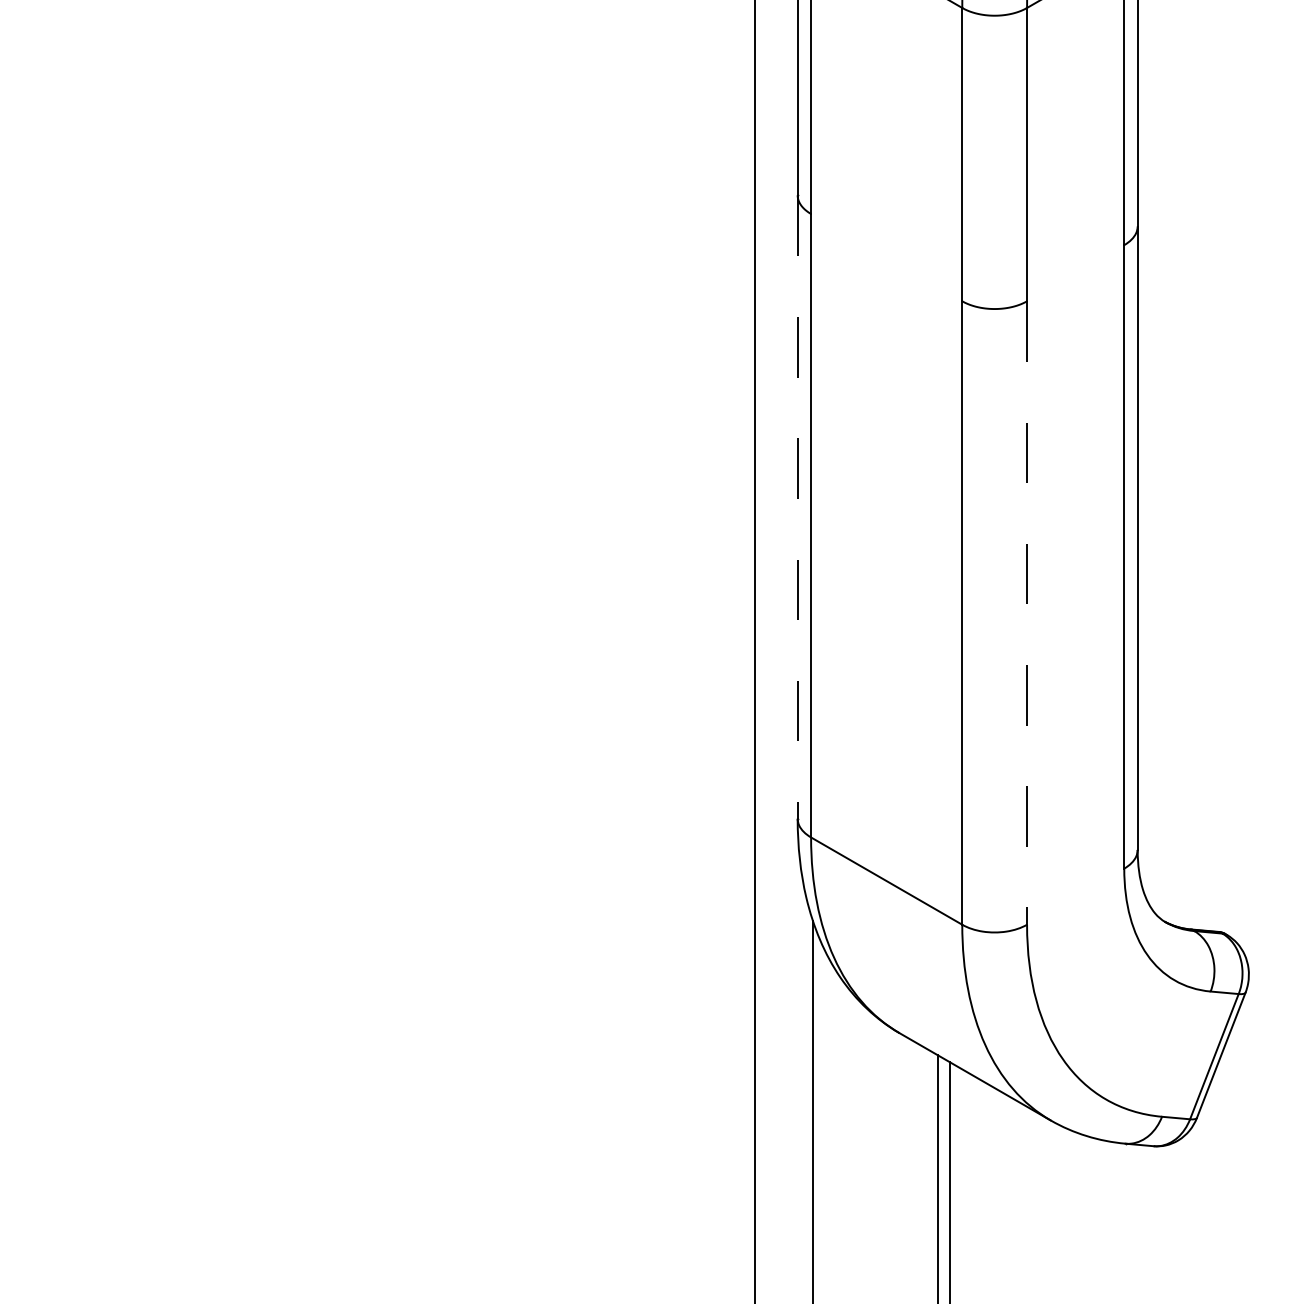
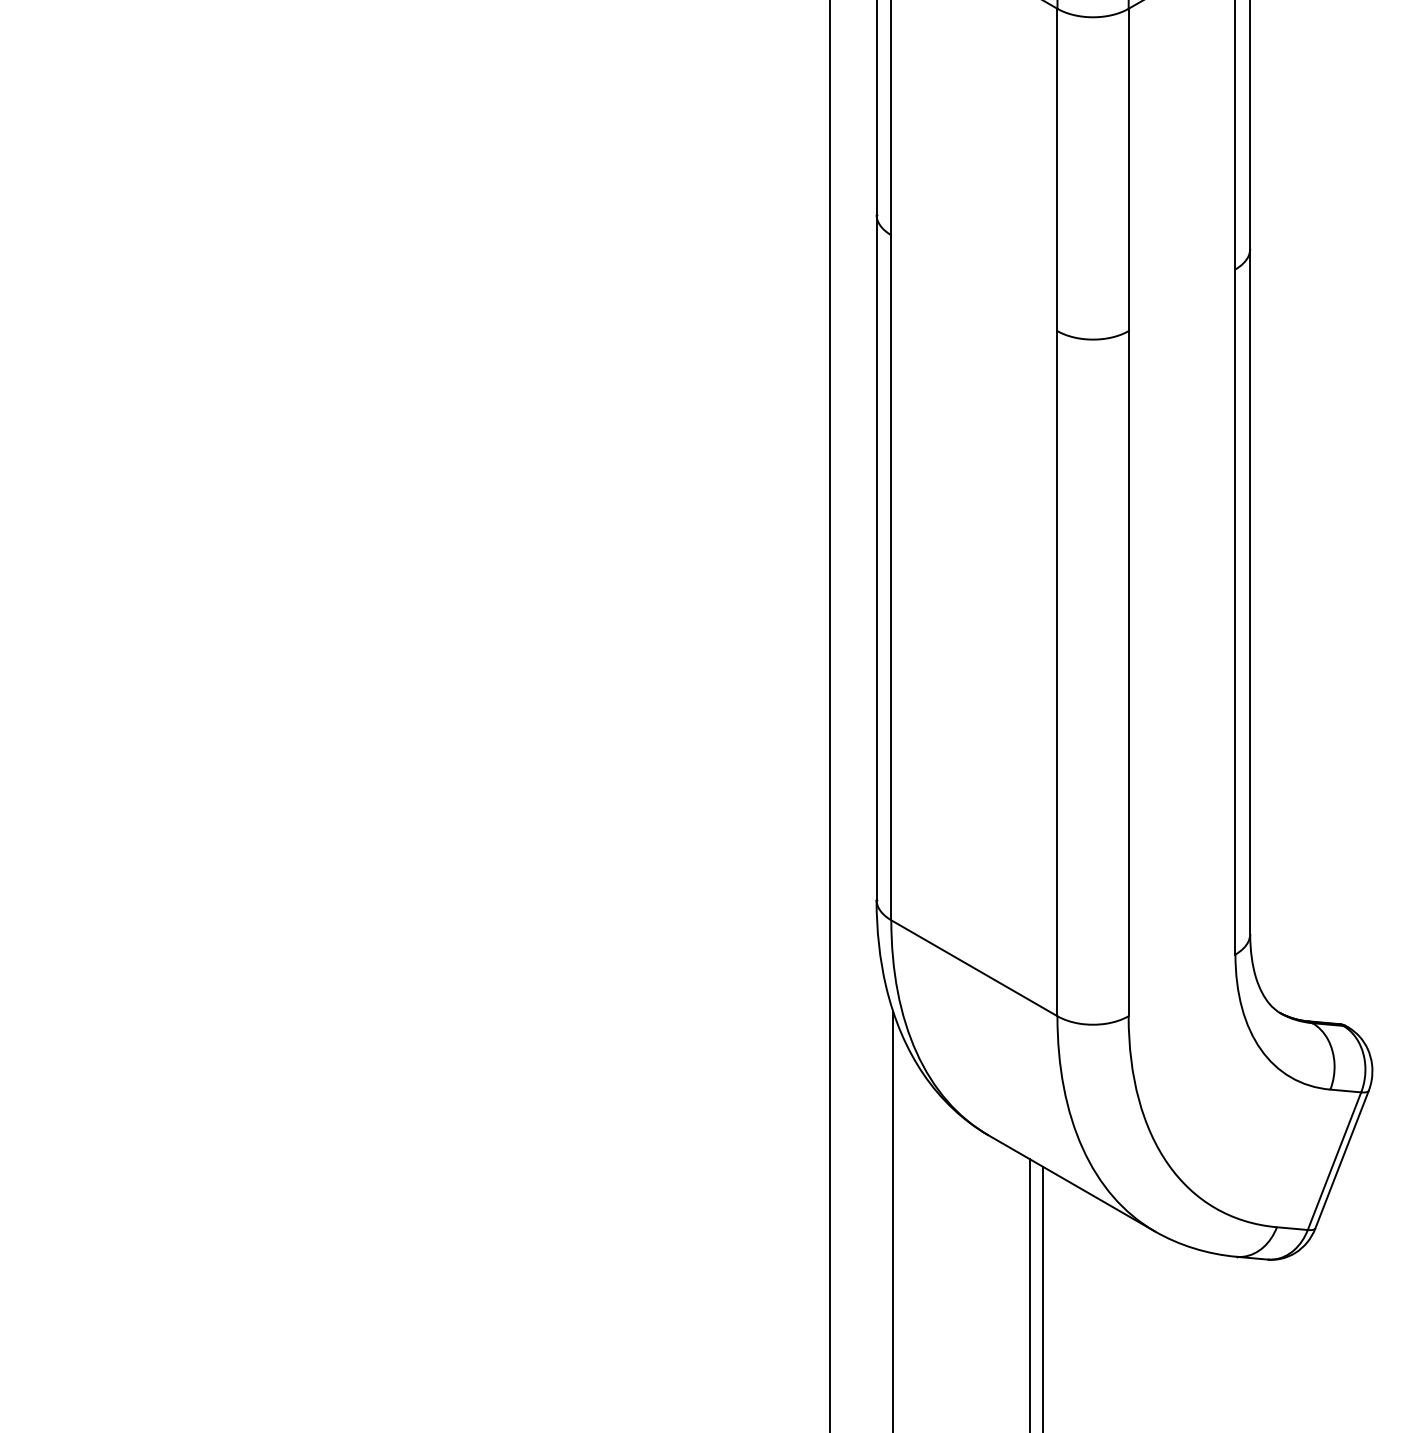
line: (797, 507) -> (876, 557), dashed -> solid
line: (1027, 613) -> (1129, 674), dashed -> solid

